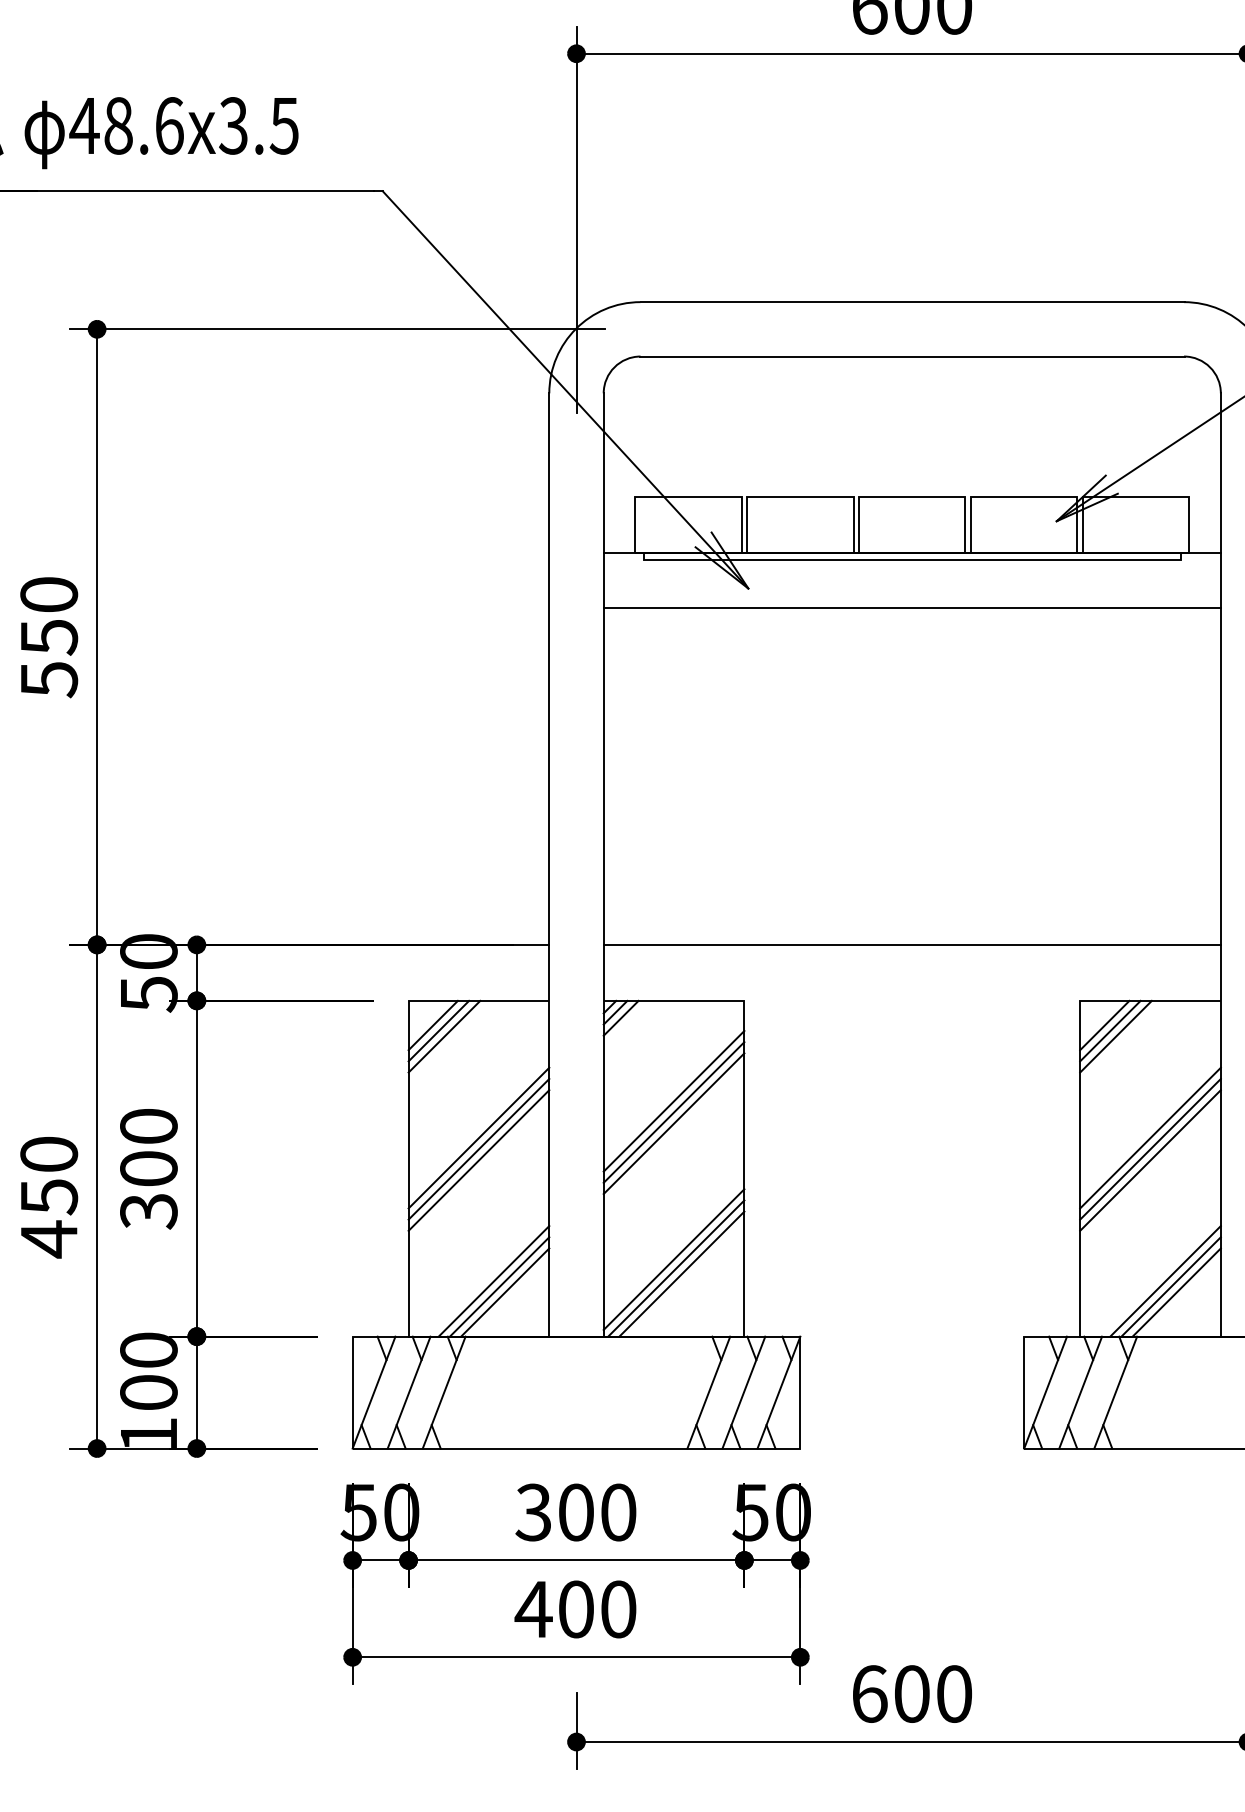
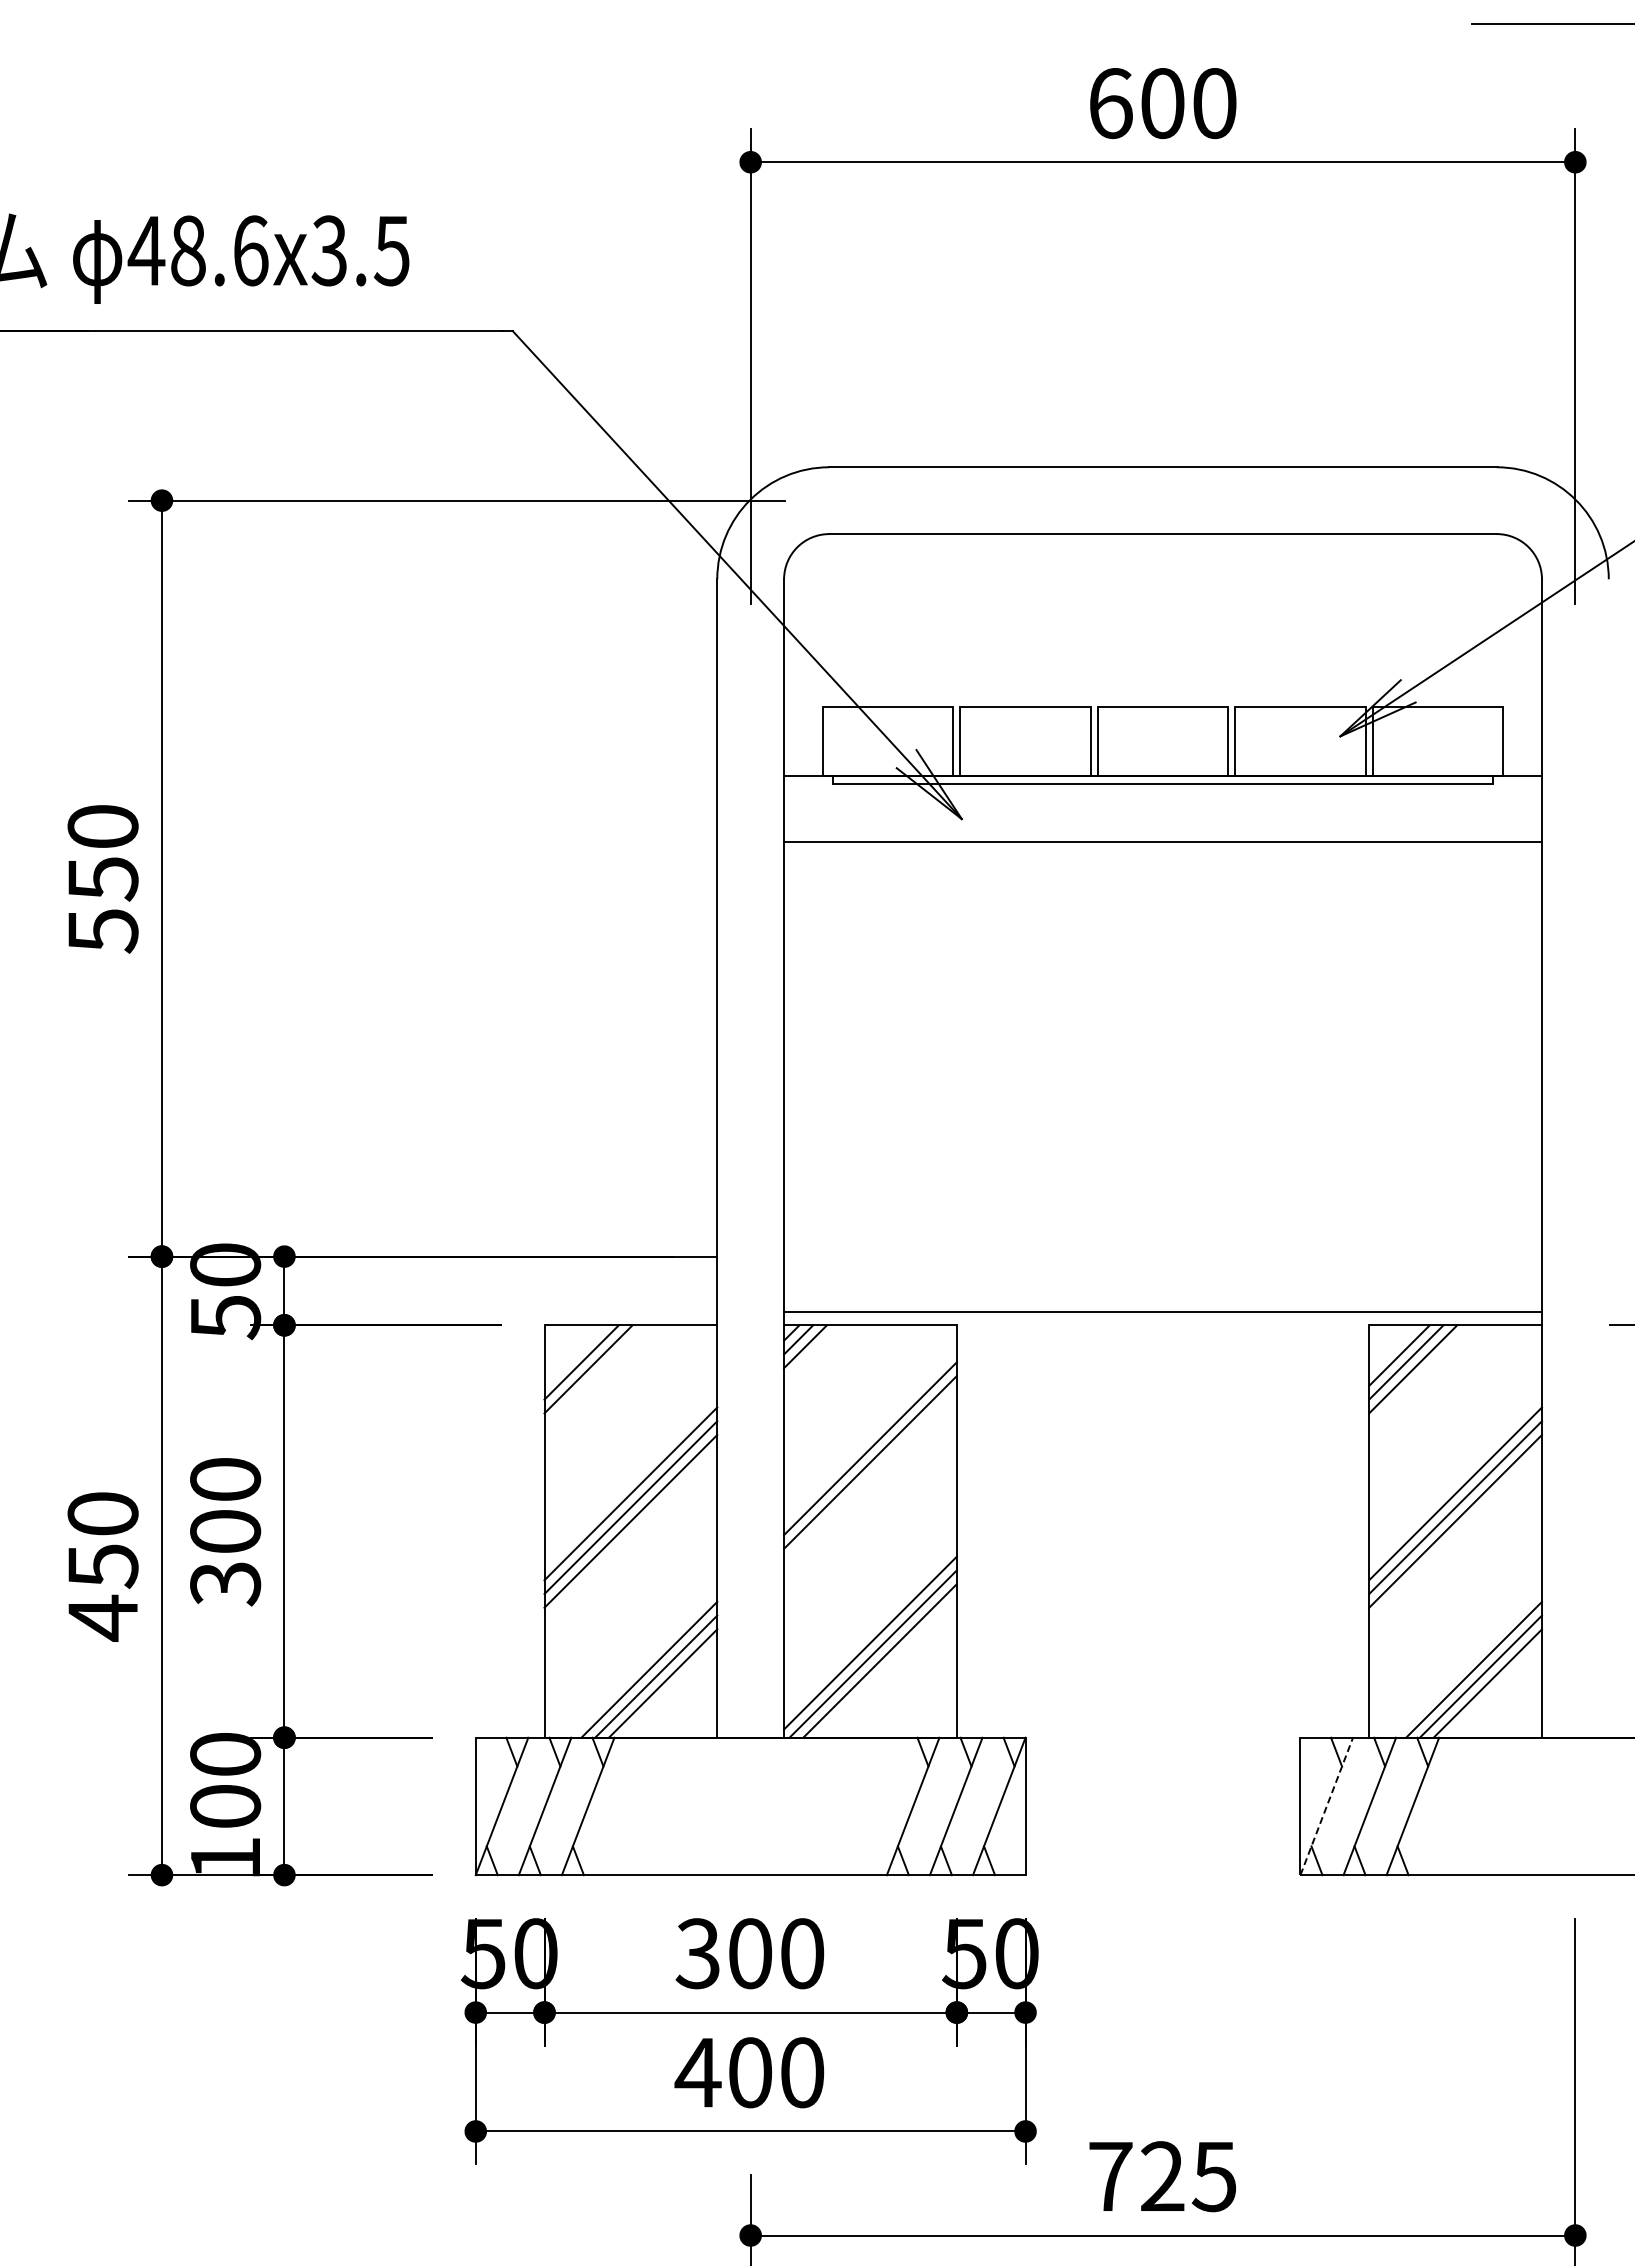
line: (911, 944) -> (1162, 1311), moved
line: (433, 1025) -> (574, 1355), removed
line: (674, 1123) -> (870, 1475), removed
line: (1045, 1392) -> (1326, 1806), solid -> dashed
text: (911, 1693) -> (1162, 2176), 600 -> 725

